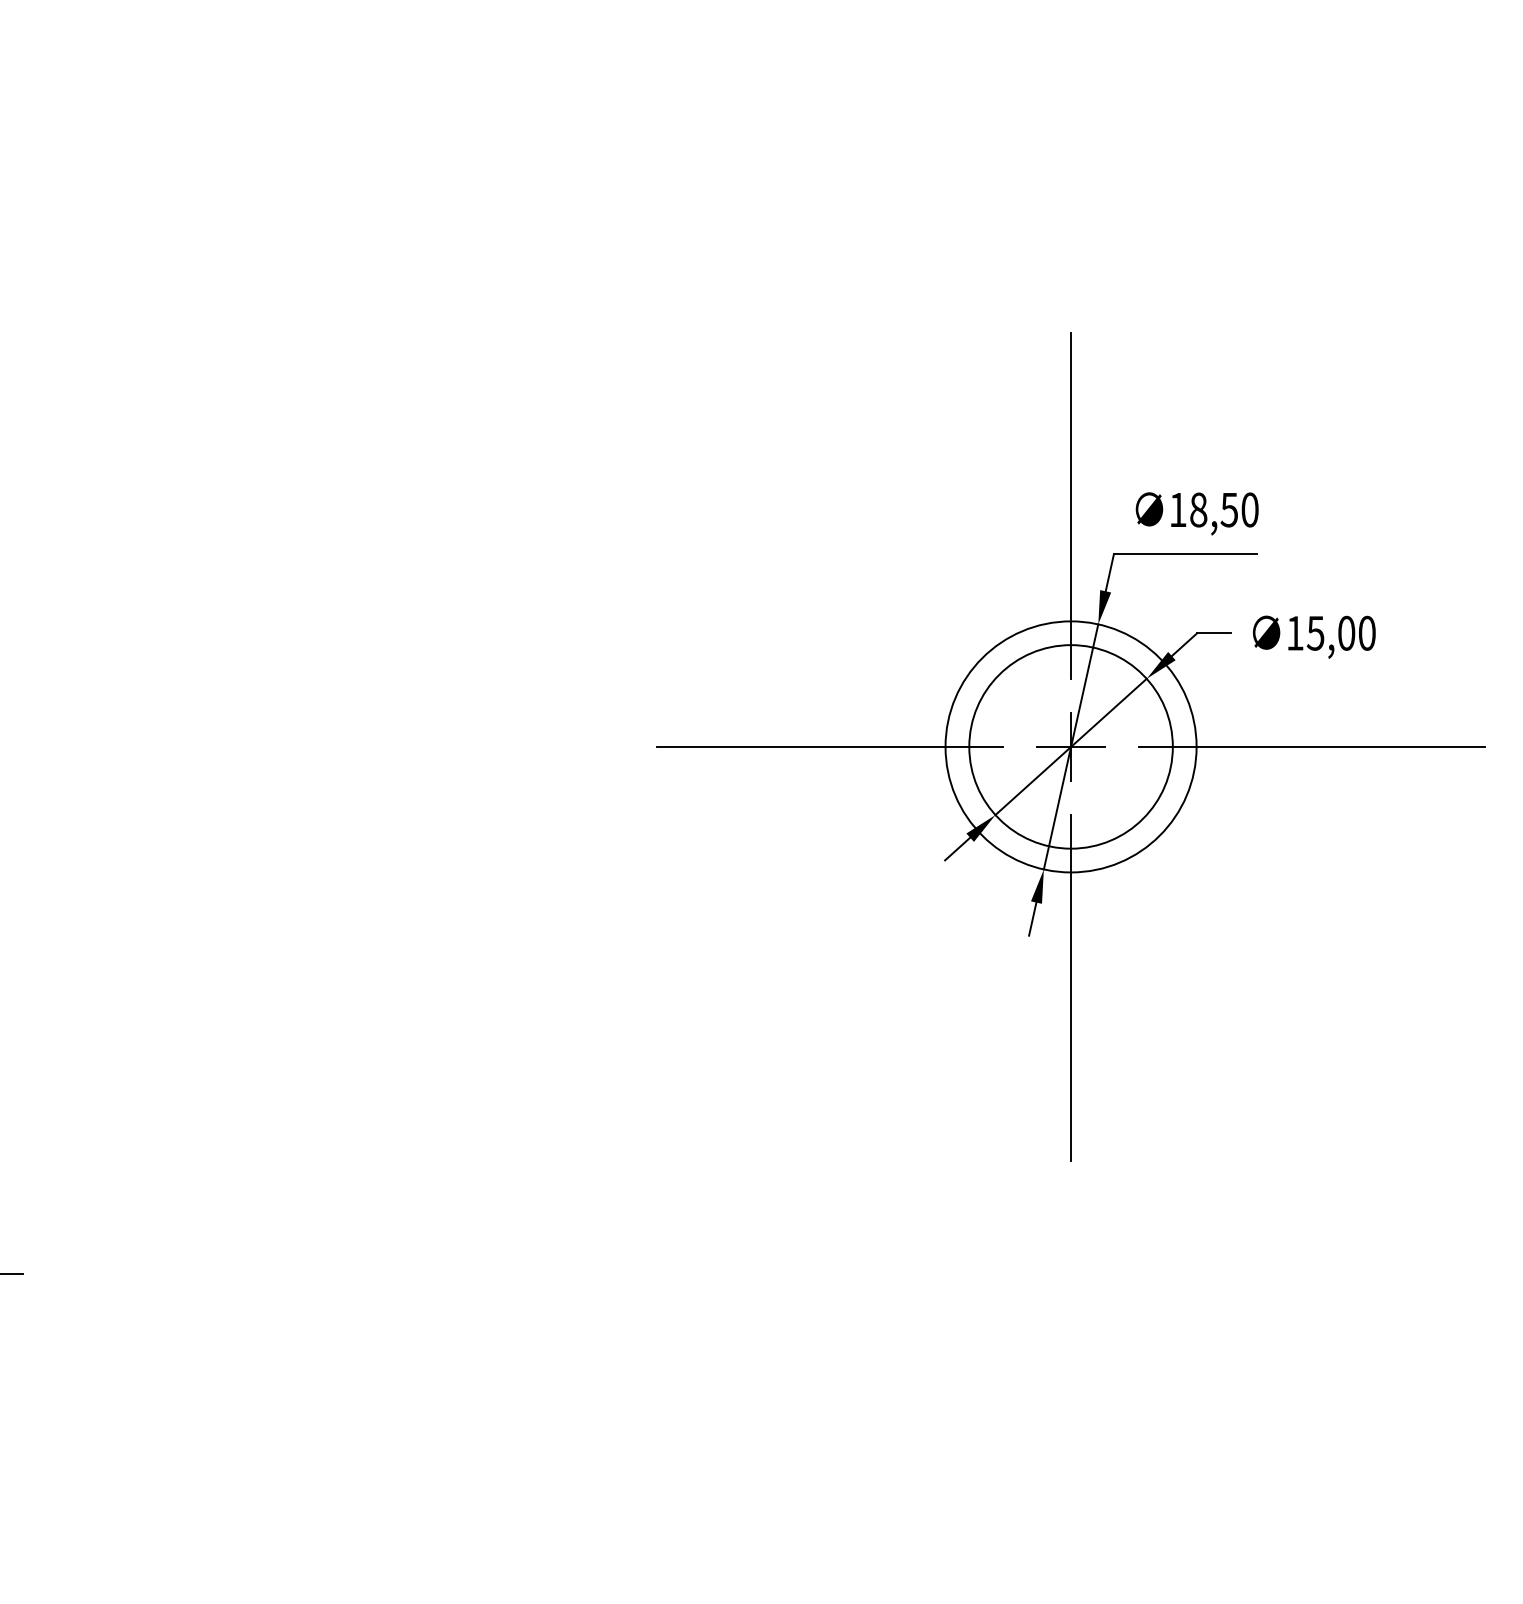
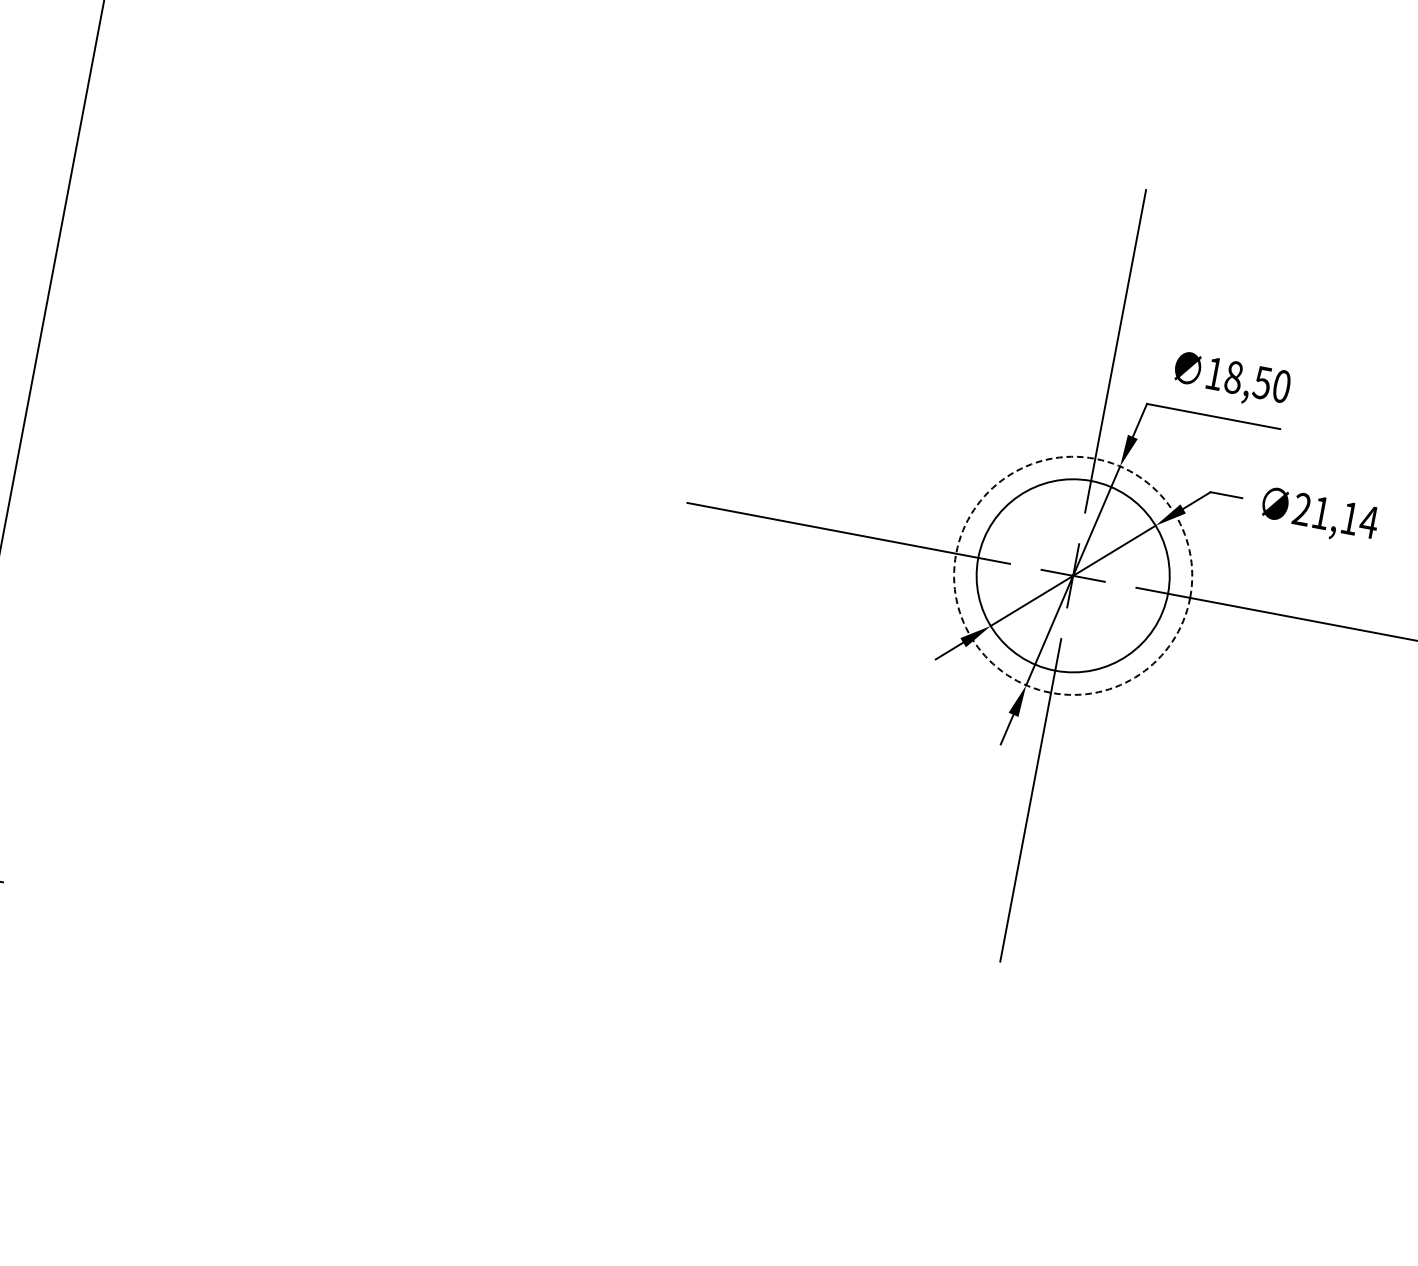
text: (1331, 632) -> (1336, 515), 15,00 -> 21,14
circle: (1070, 746) -> (1072, 575), solid -> dashed

